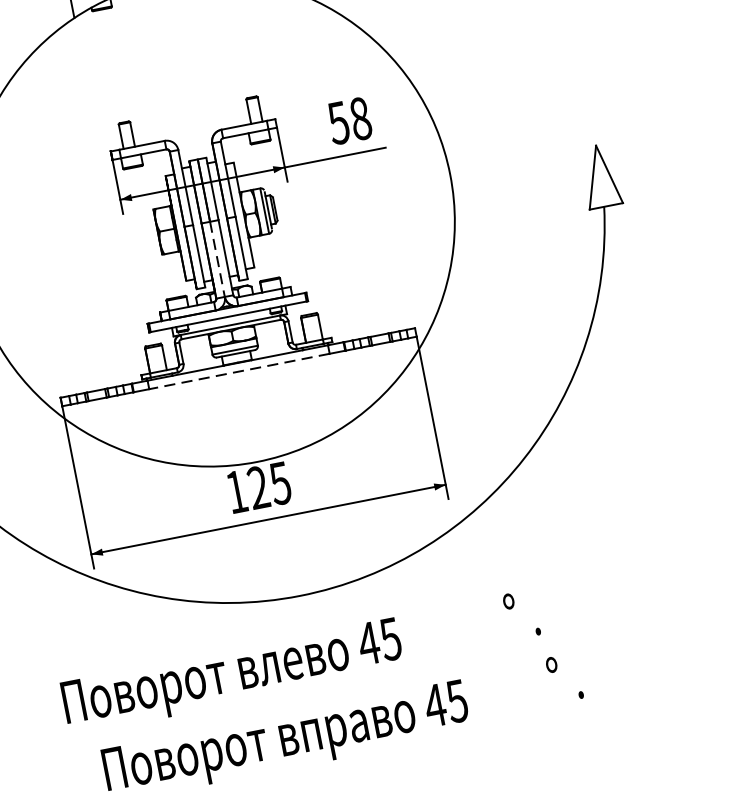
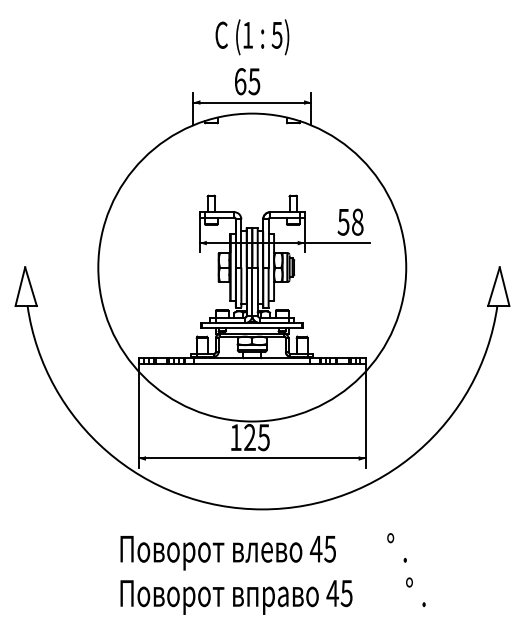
line: (218, 260) -> (252, 292), dashed -> solid
line: (239, 371) -> (252, 363), dashed -> solid
text: (231, 677) -> (227, 553), moved

